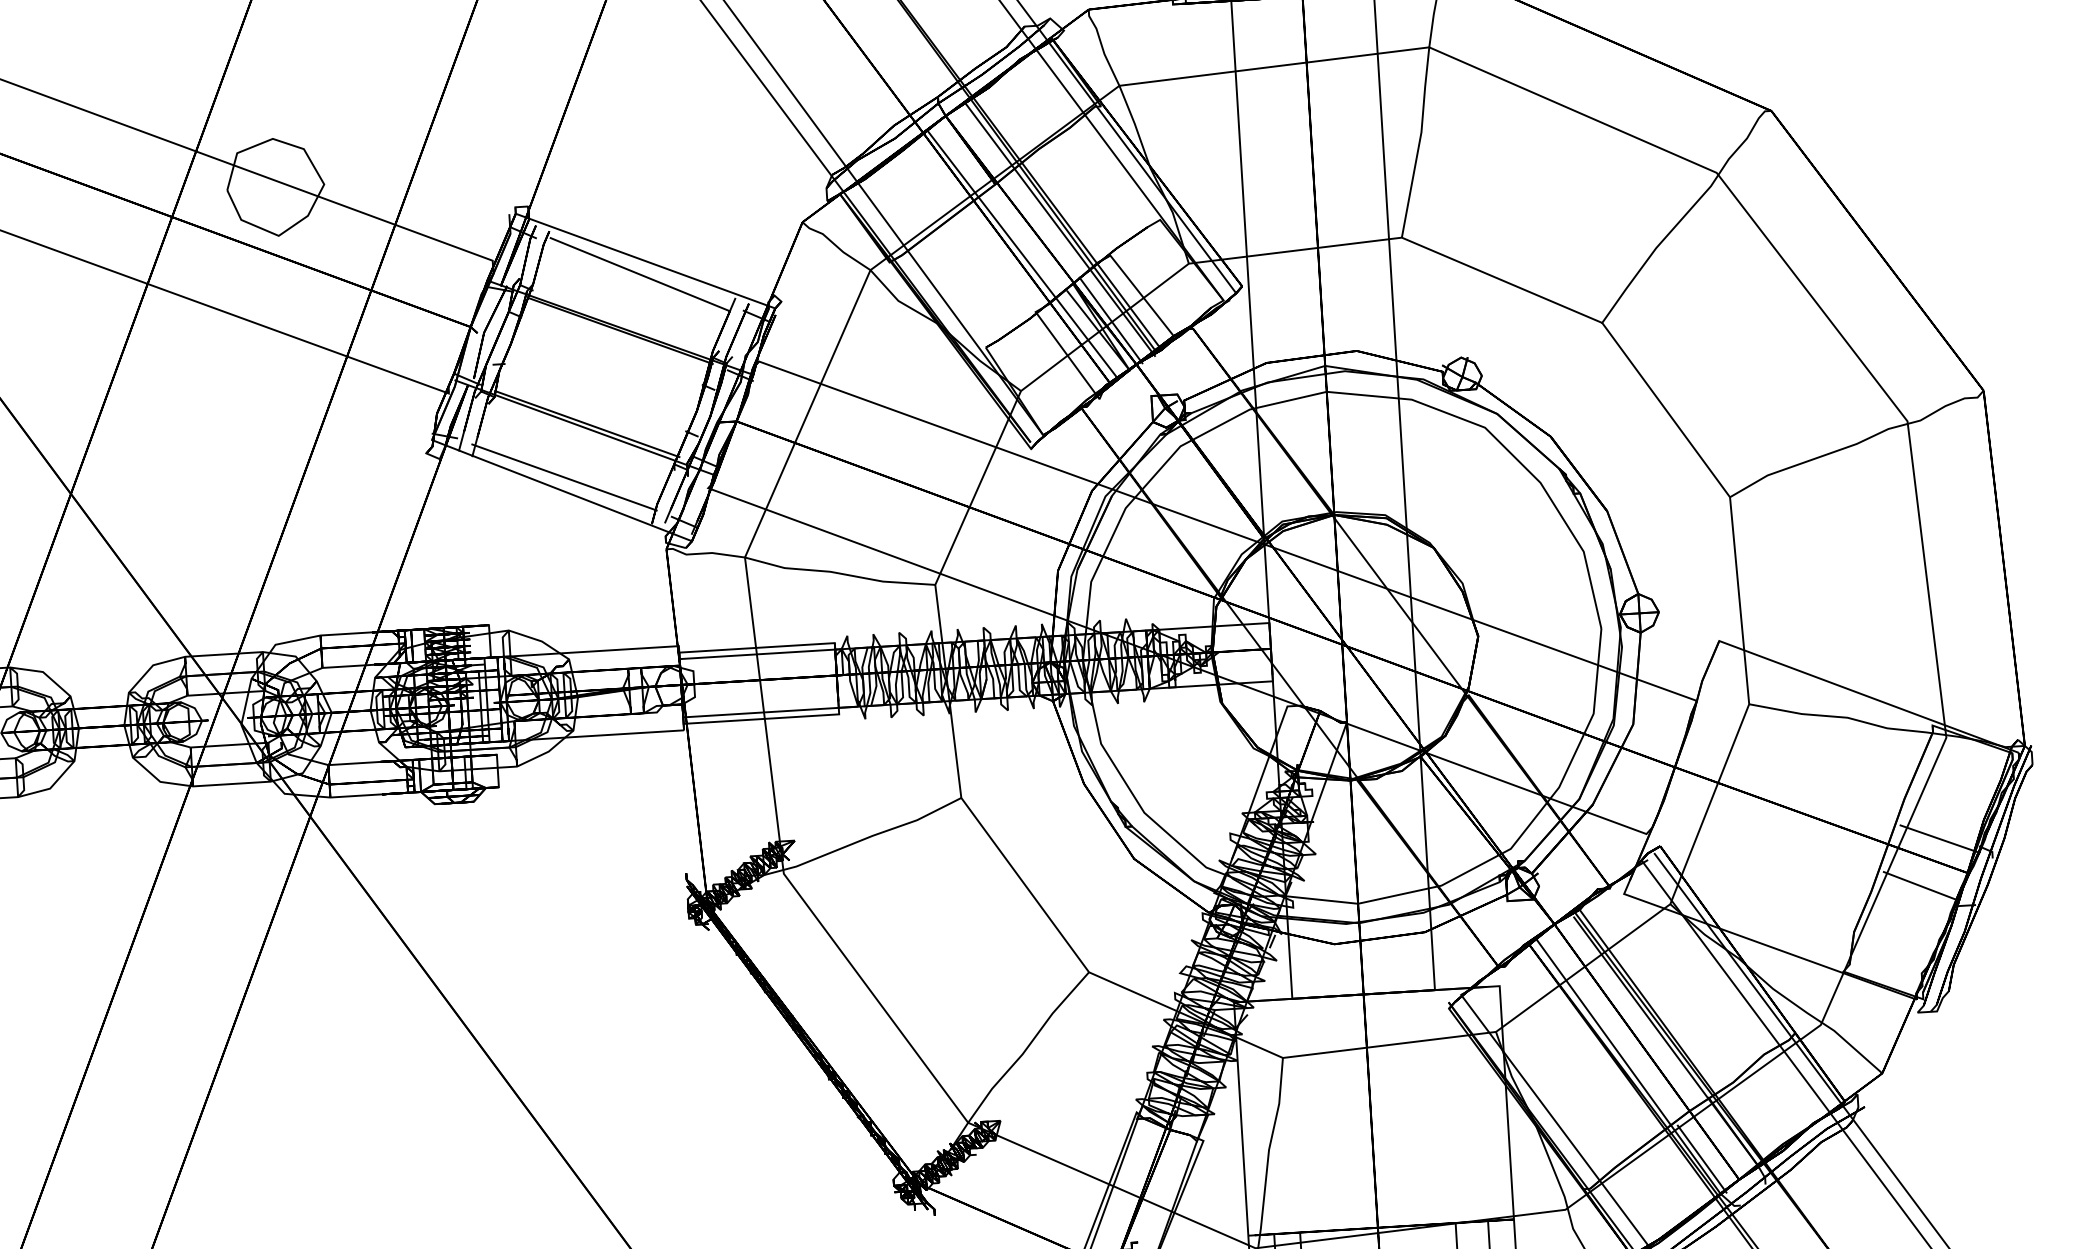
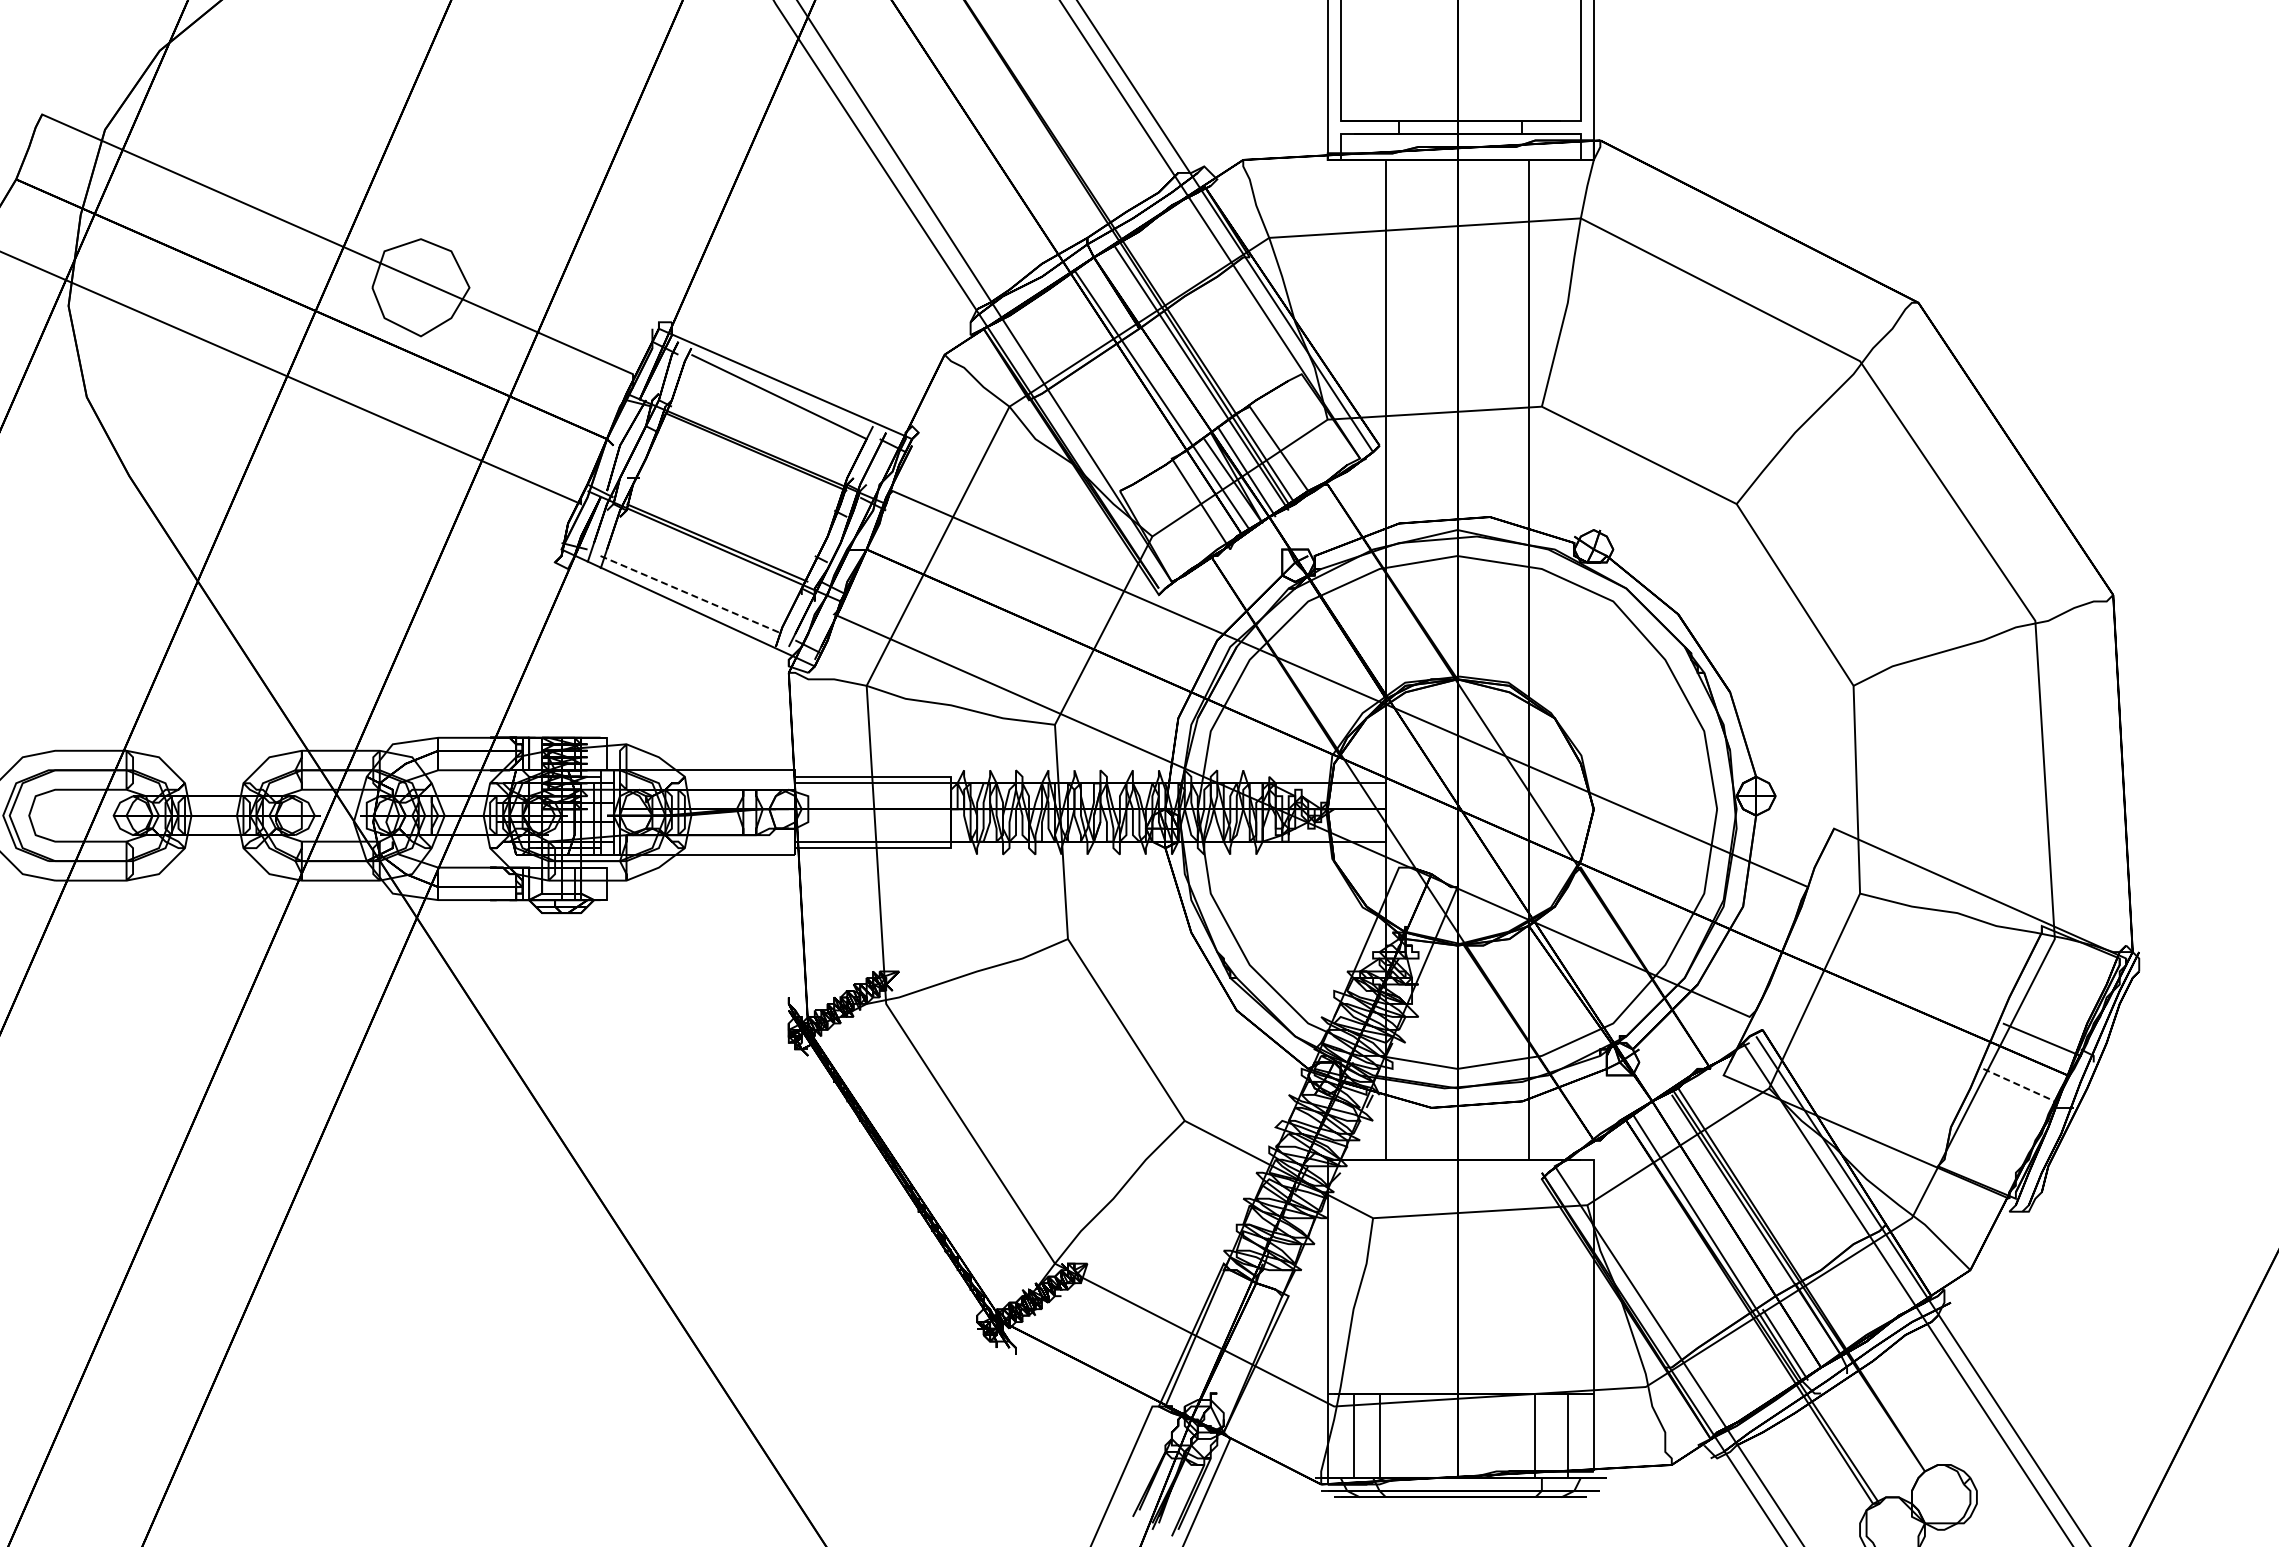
line: (564, 477) -> (691, 594), solid -> dashed
line: (1920, 886) -> (2019, 1085), solid -> dashed

